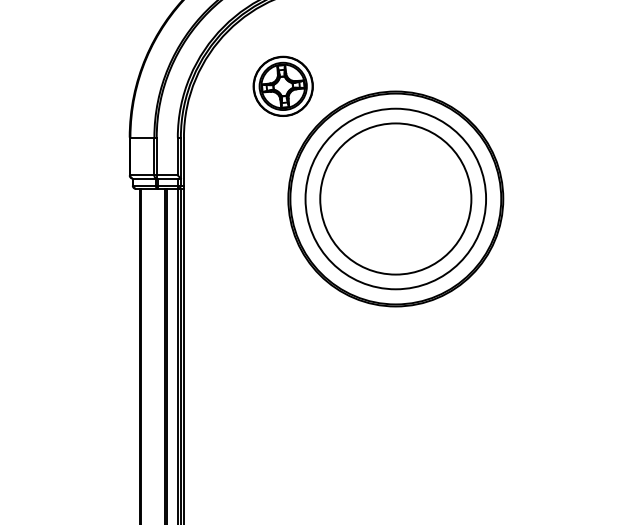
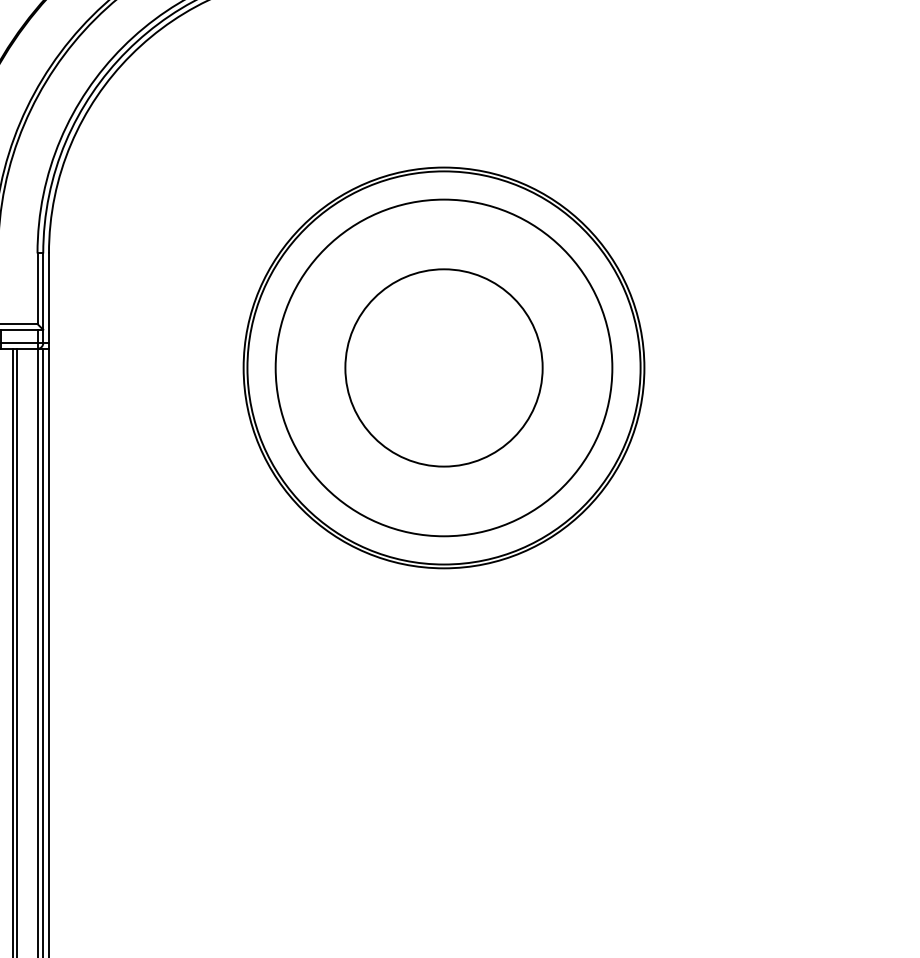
part: (282, 85) -> (232, 156), removed
circle: (395, 198) -> (443, 366), size x0.7

